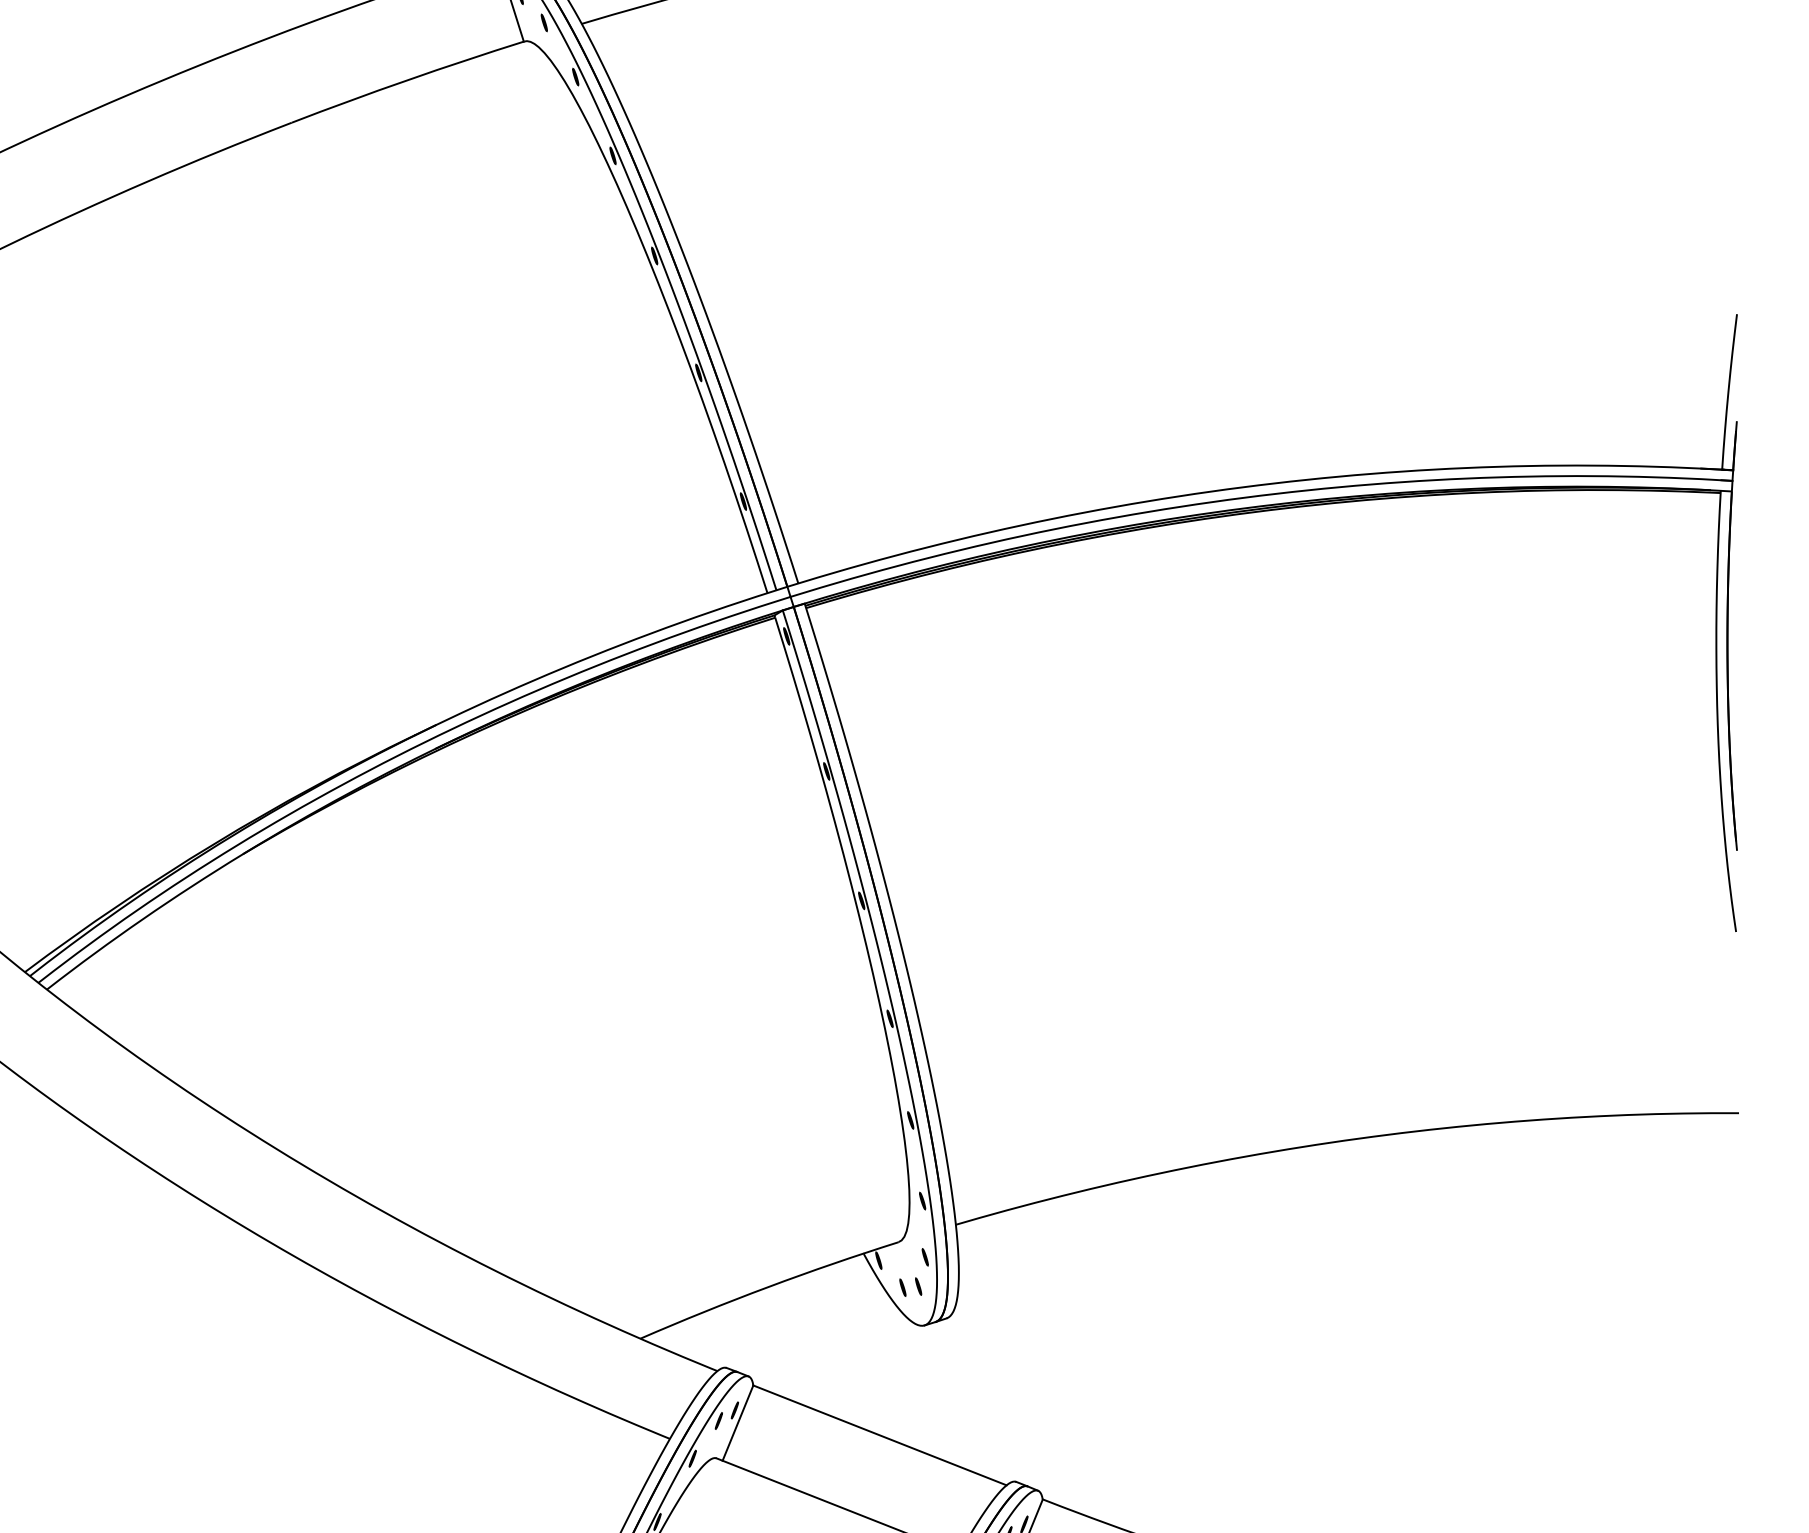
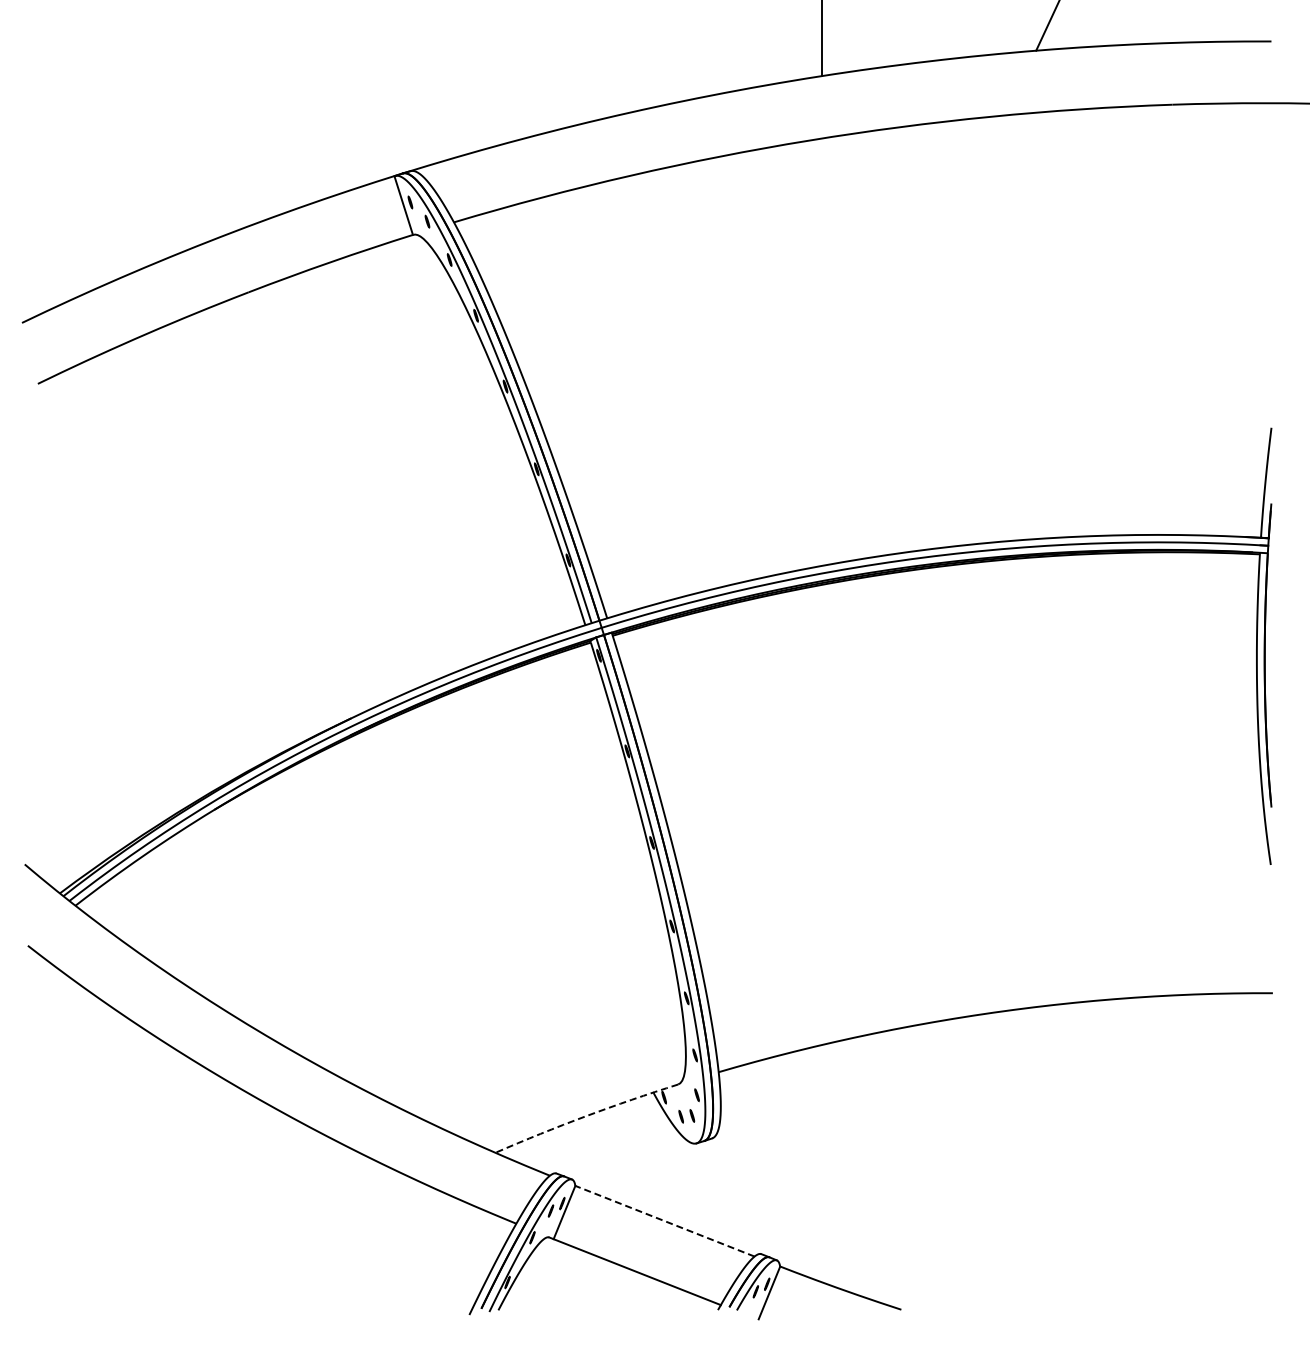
arc: (769, 1287) -> (586, 1116), solid -> dashed
line: (879, 1435) -> (664, 1221), solid -> dashed

